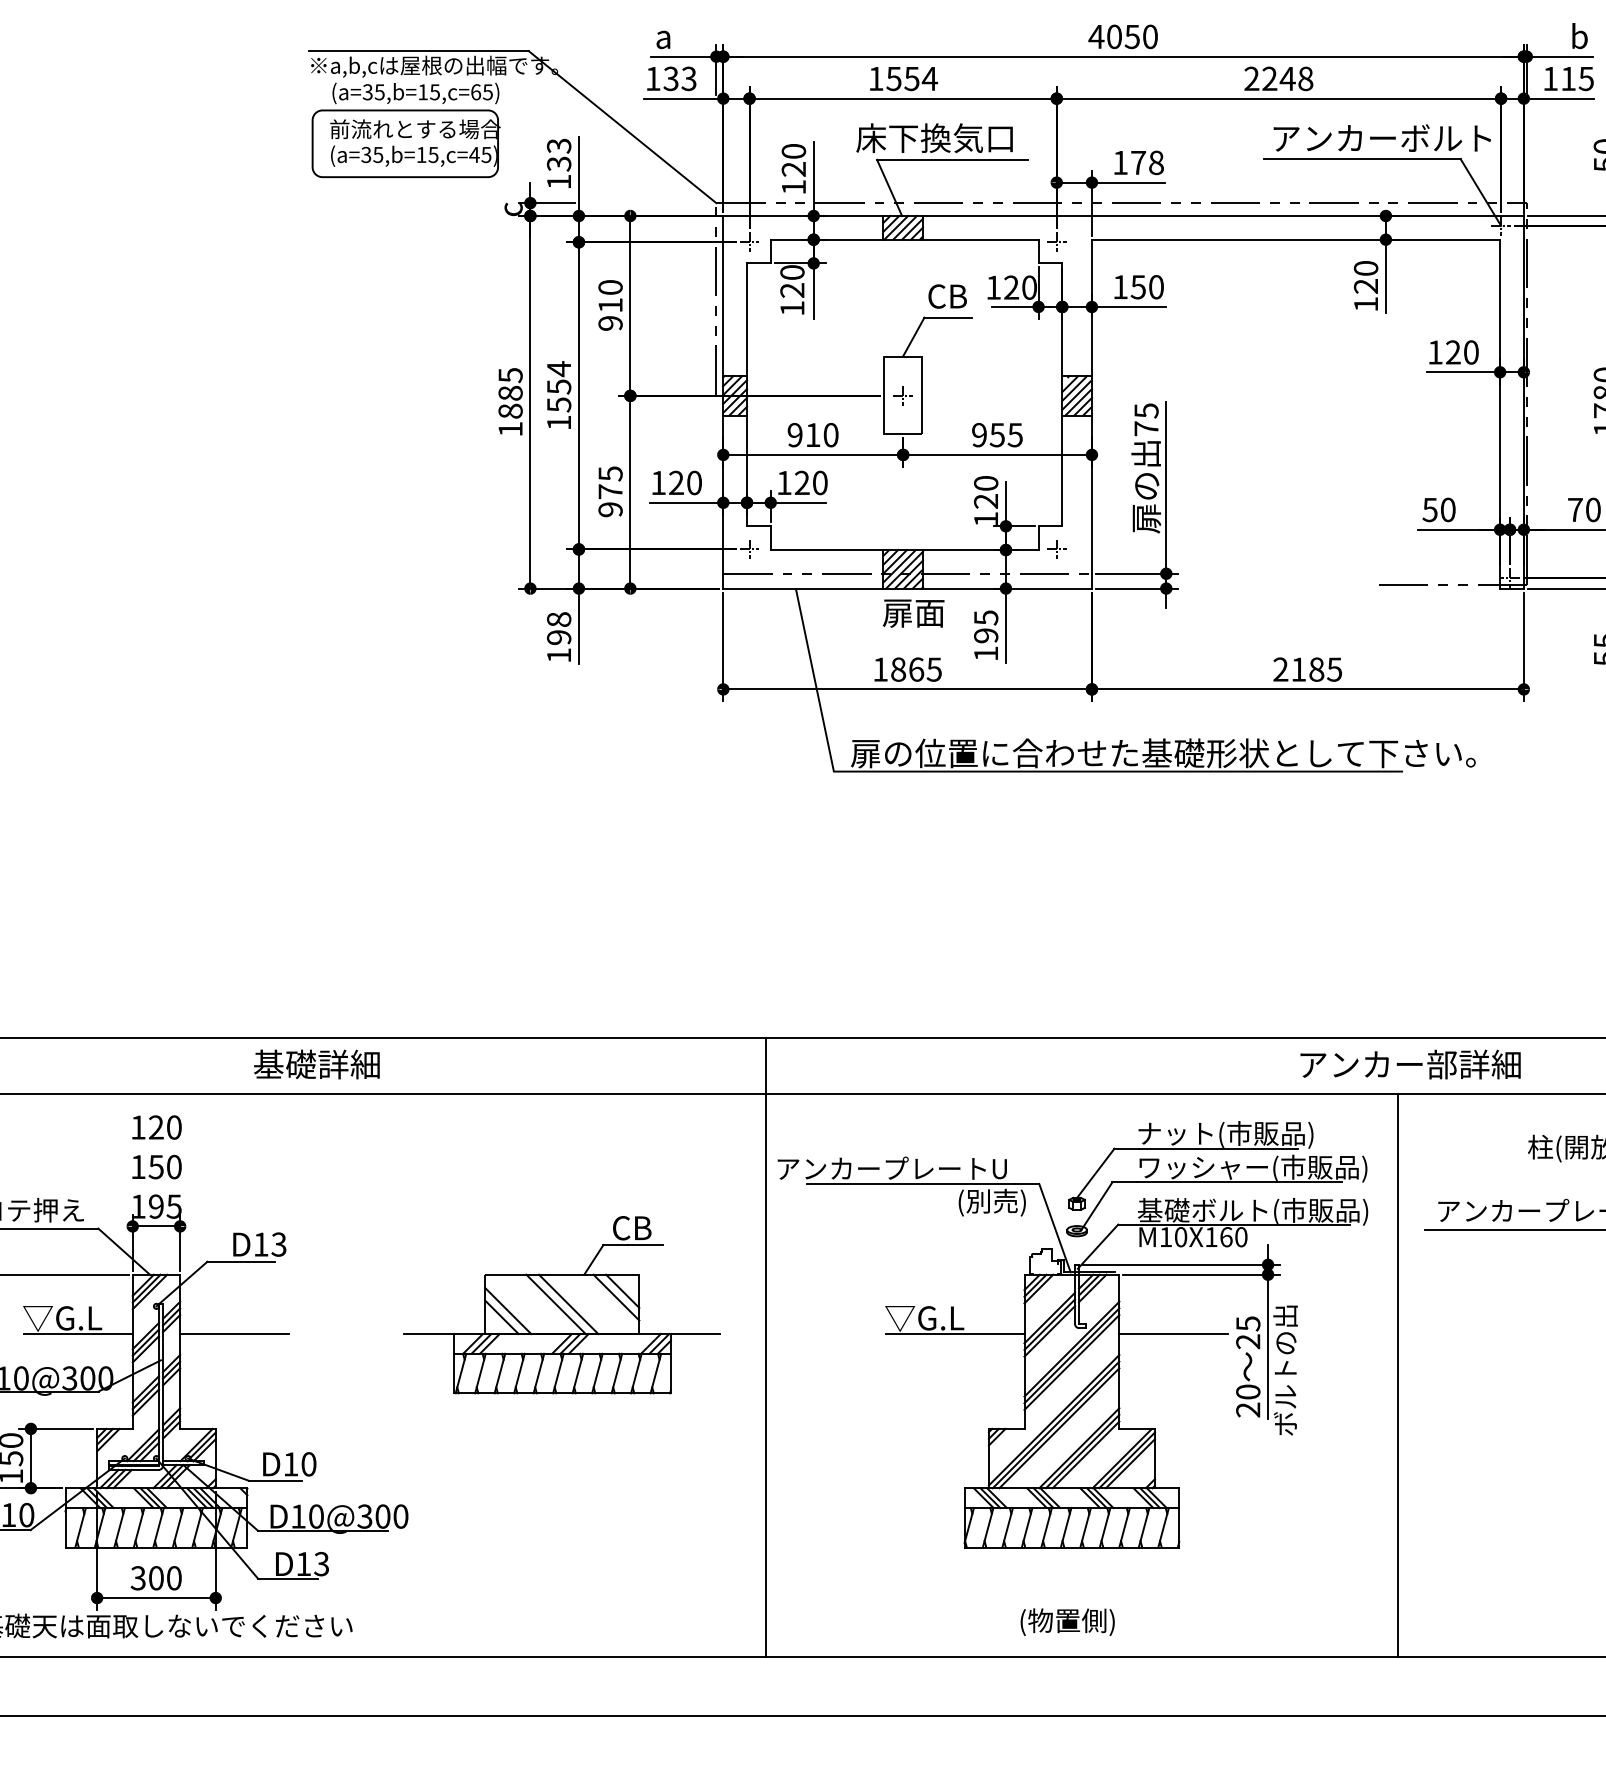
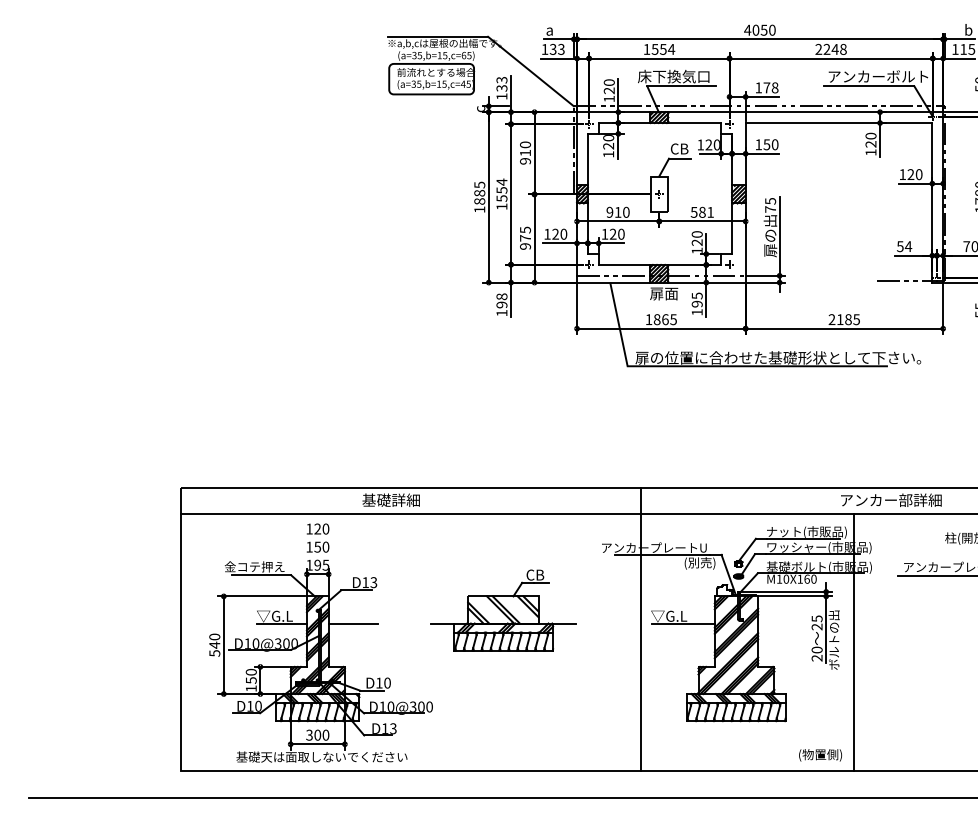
text: (995, 433) -> (701, 211), 955 -> 581
text: (1448, 509) -> (908, 246), 50 -> 54
line: (1172, 1333) -> (782, 623), removed
line: (765, 1347) -> (640, 629), moved
line: (1397, 1375) -> (853, 642), moved
text: (1067, 1622) -> (820, 755), moved

